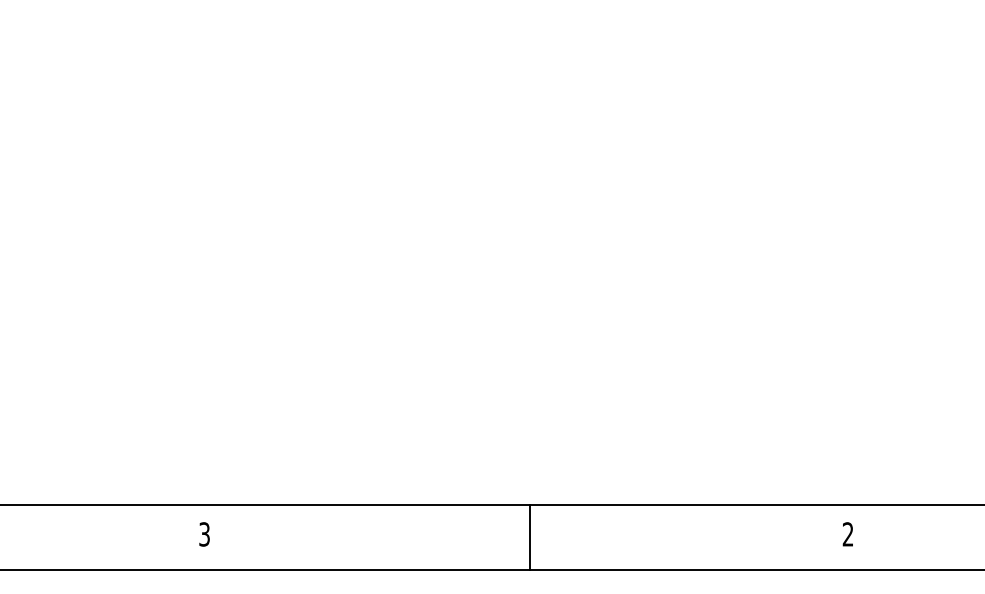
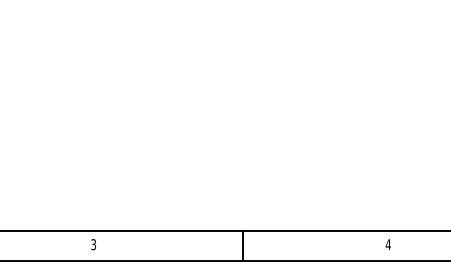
text: (846, 534) -> (387, 244), 2 -> 4

